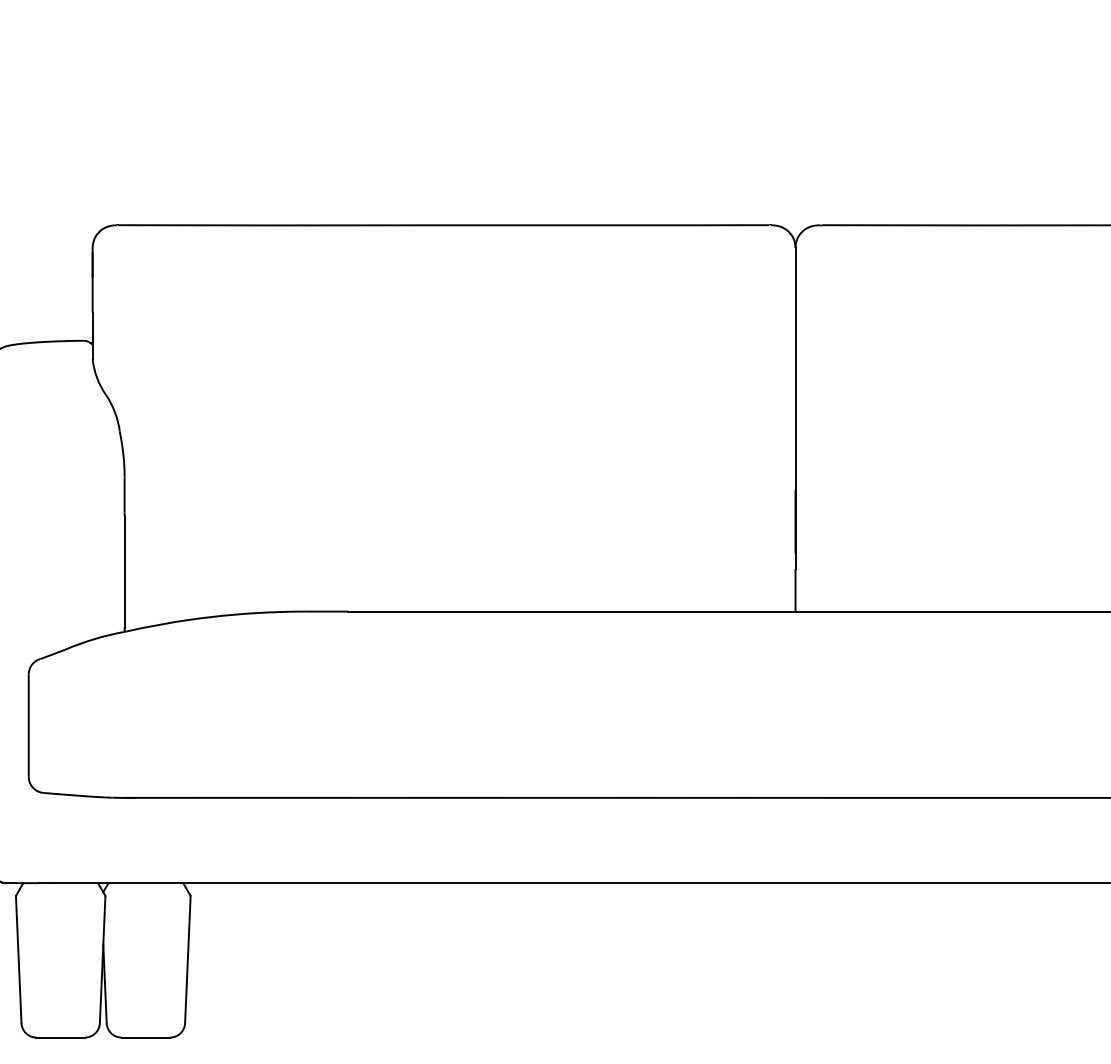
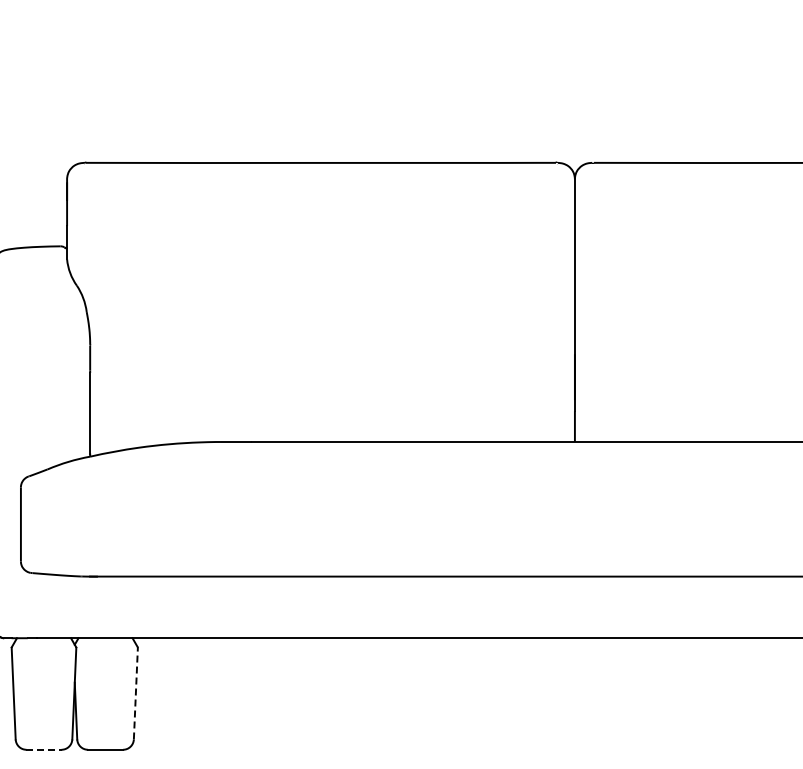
line: (187, 959) -> (135, 693), solid -> dashed
line: (61, 1037) -> (44, 749), solid -> dashed

